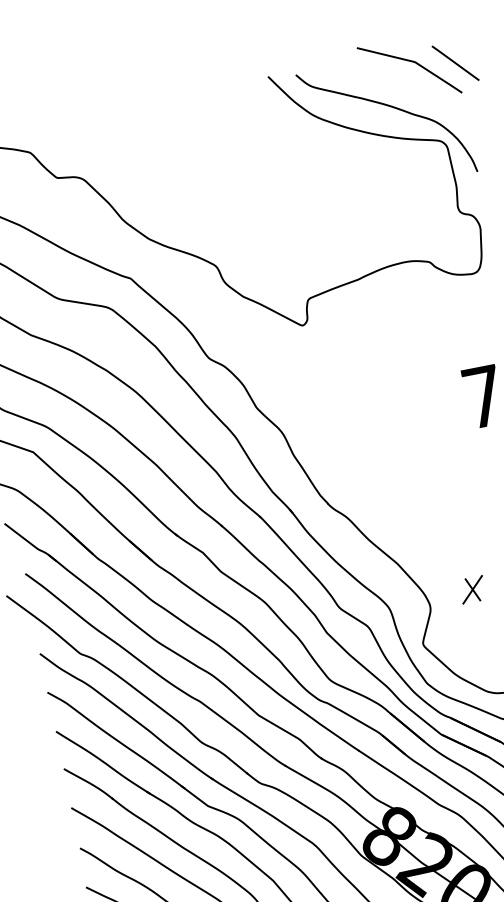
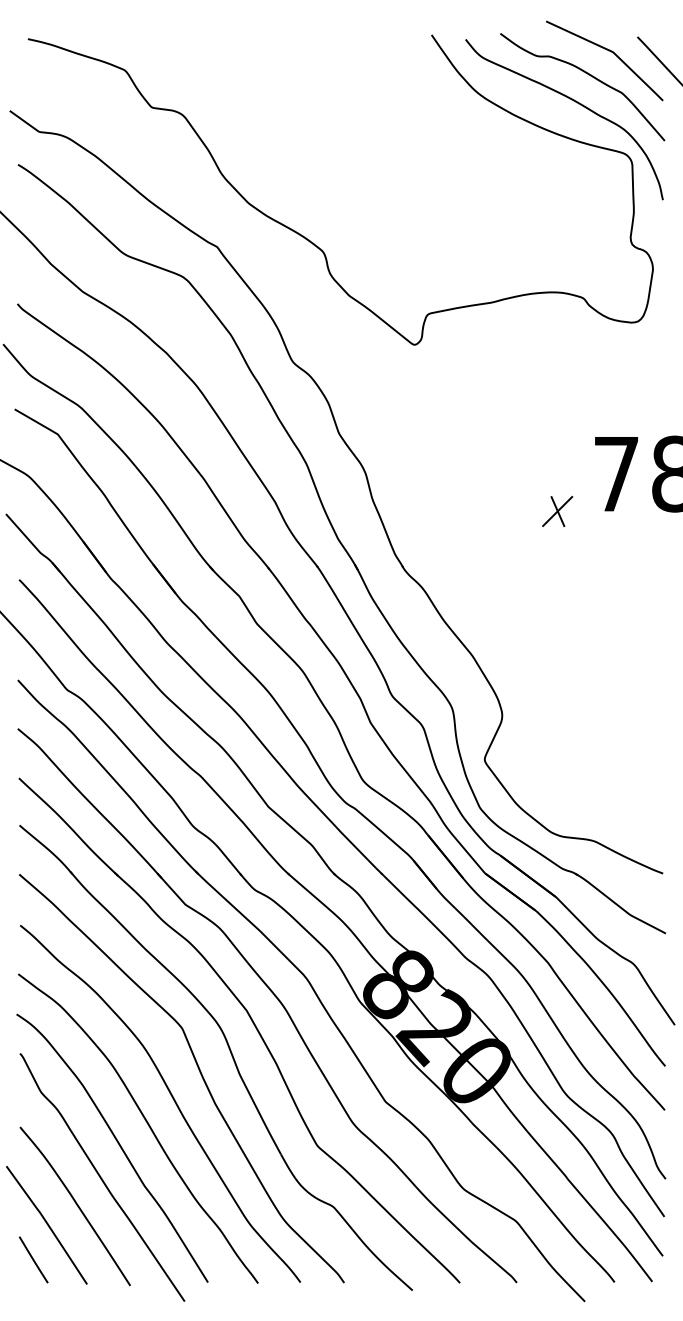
curve: (399, 84) -> (588, 75), added
part: (472, 589) -> (557, 511), moved

